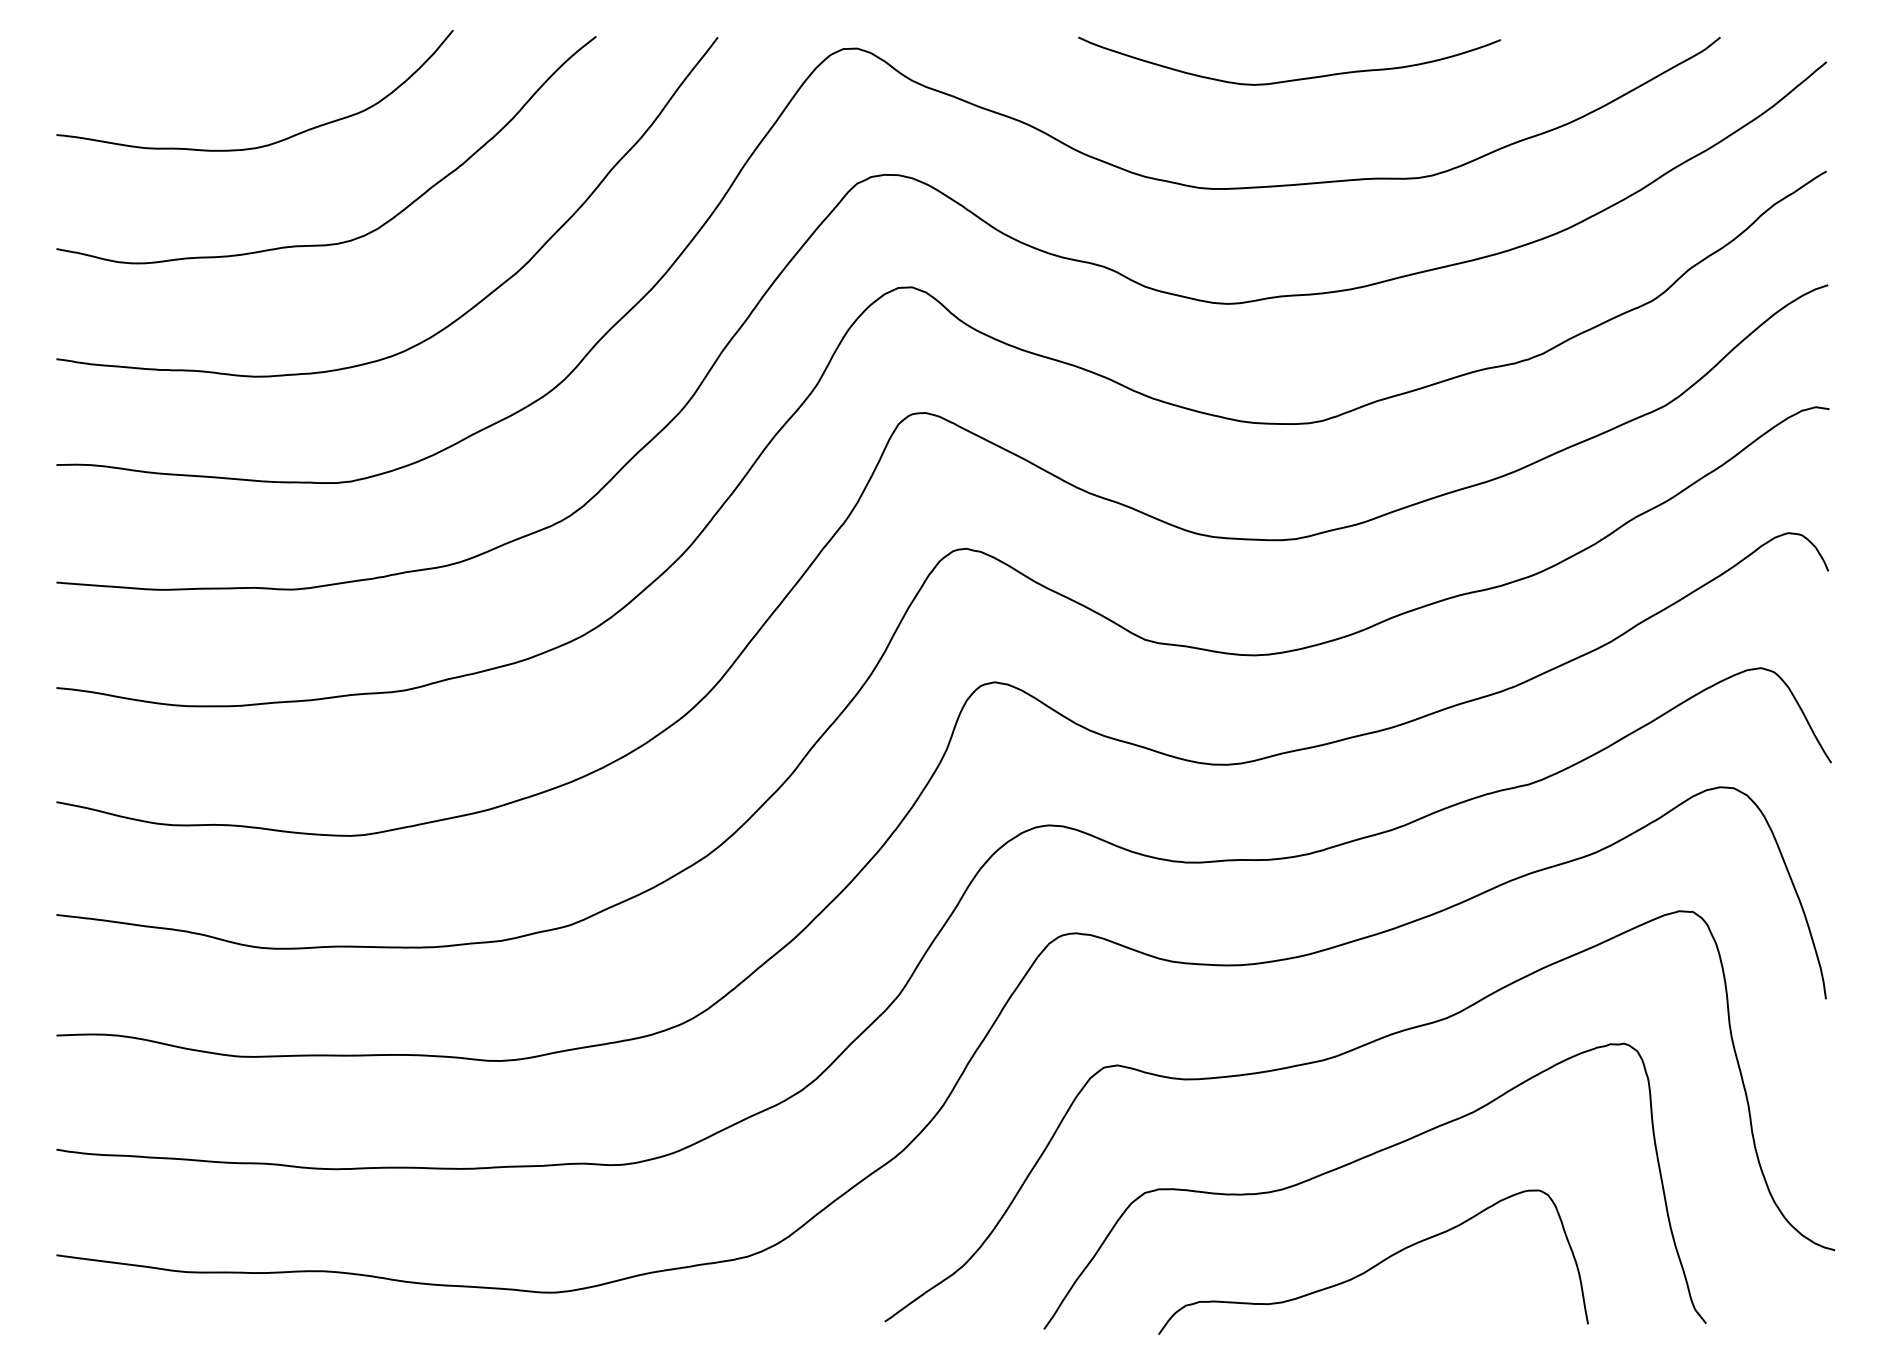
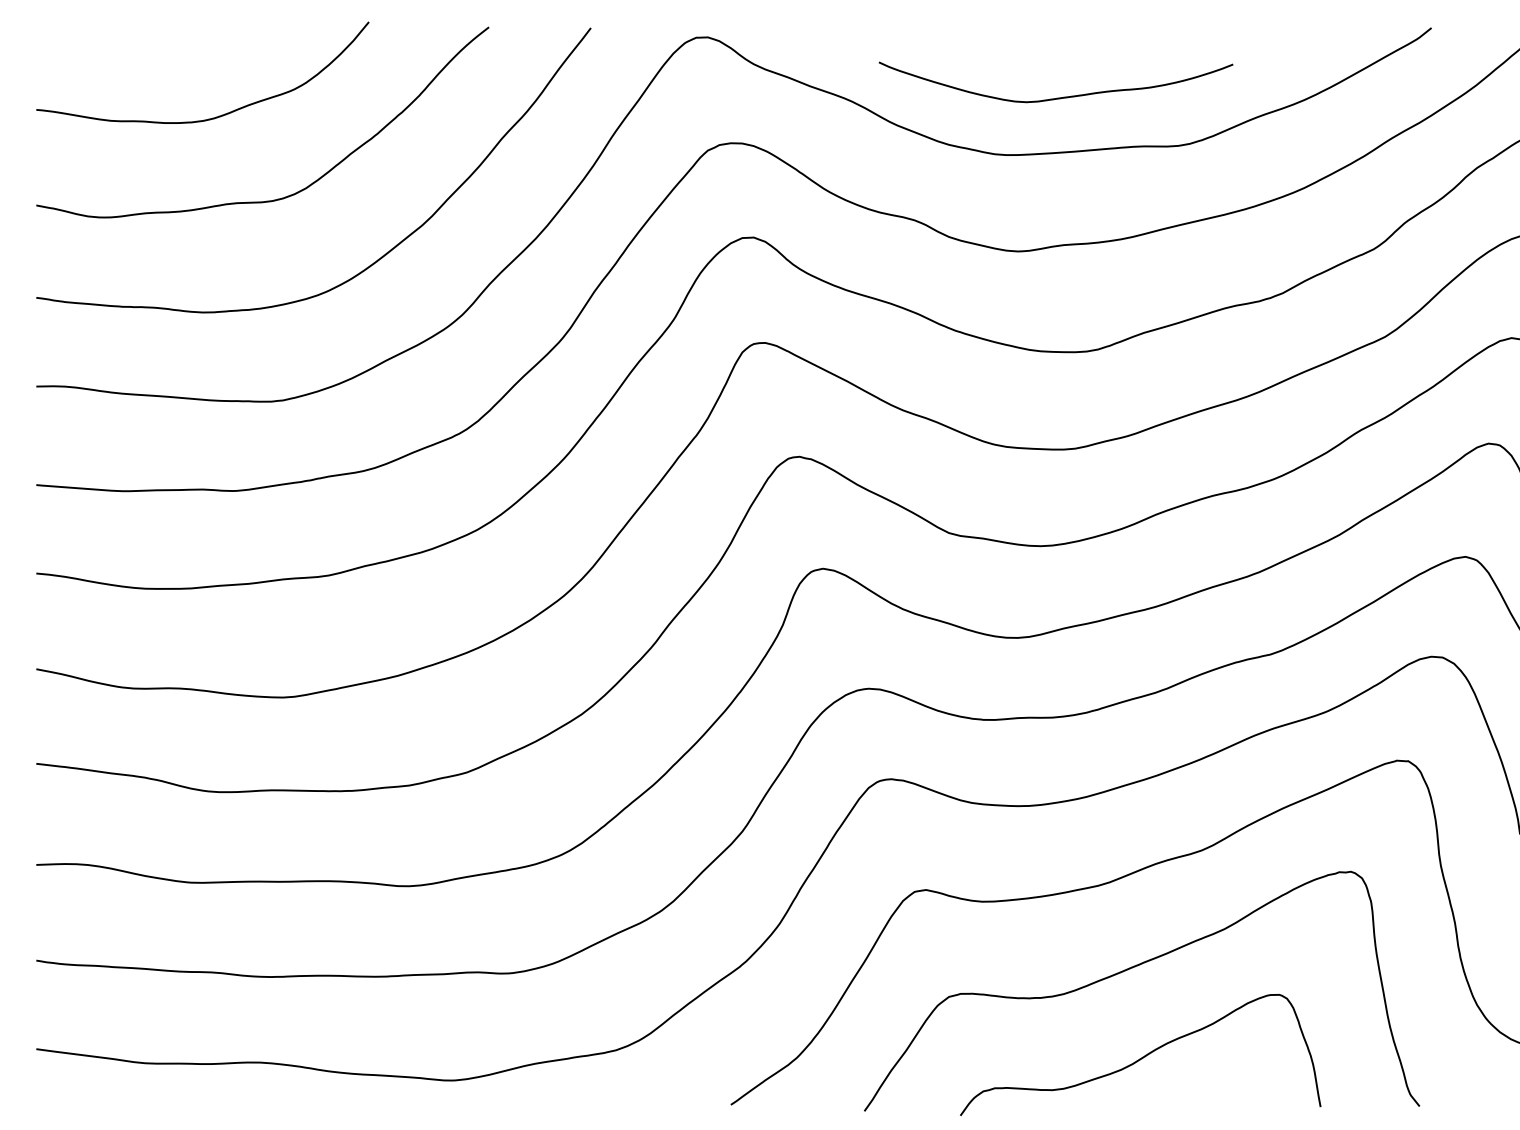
curve: (1290, 79) -> (1056, 97), moved

